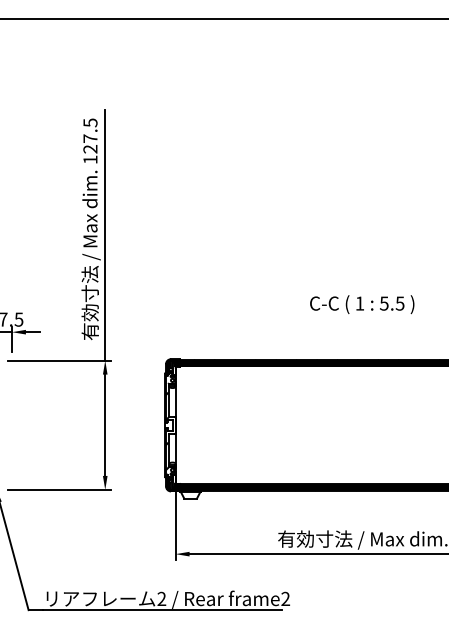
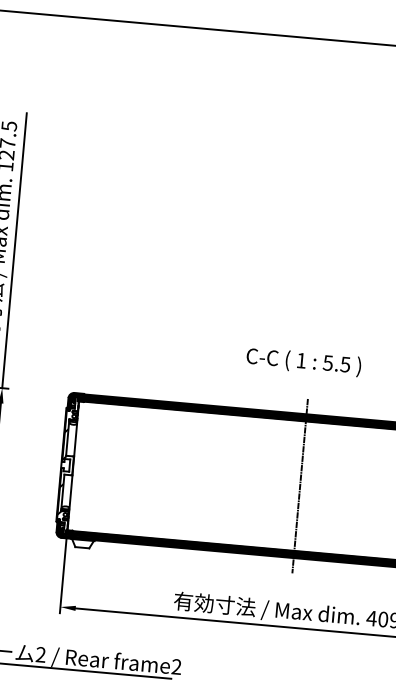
text: (362, 304) -> (304, 361), moved
line: (382, 424) -> (299, 485), added

